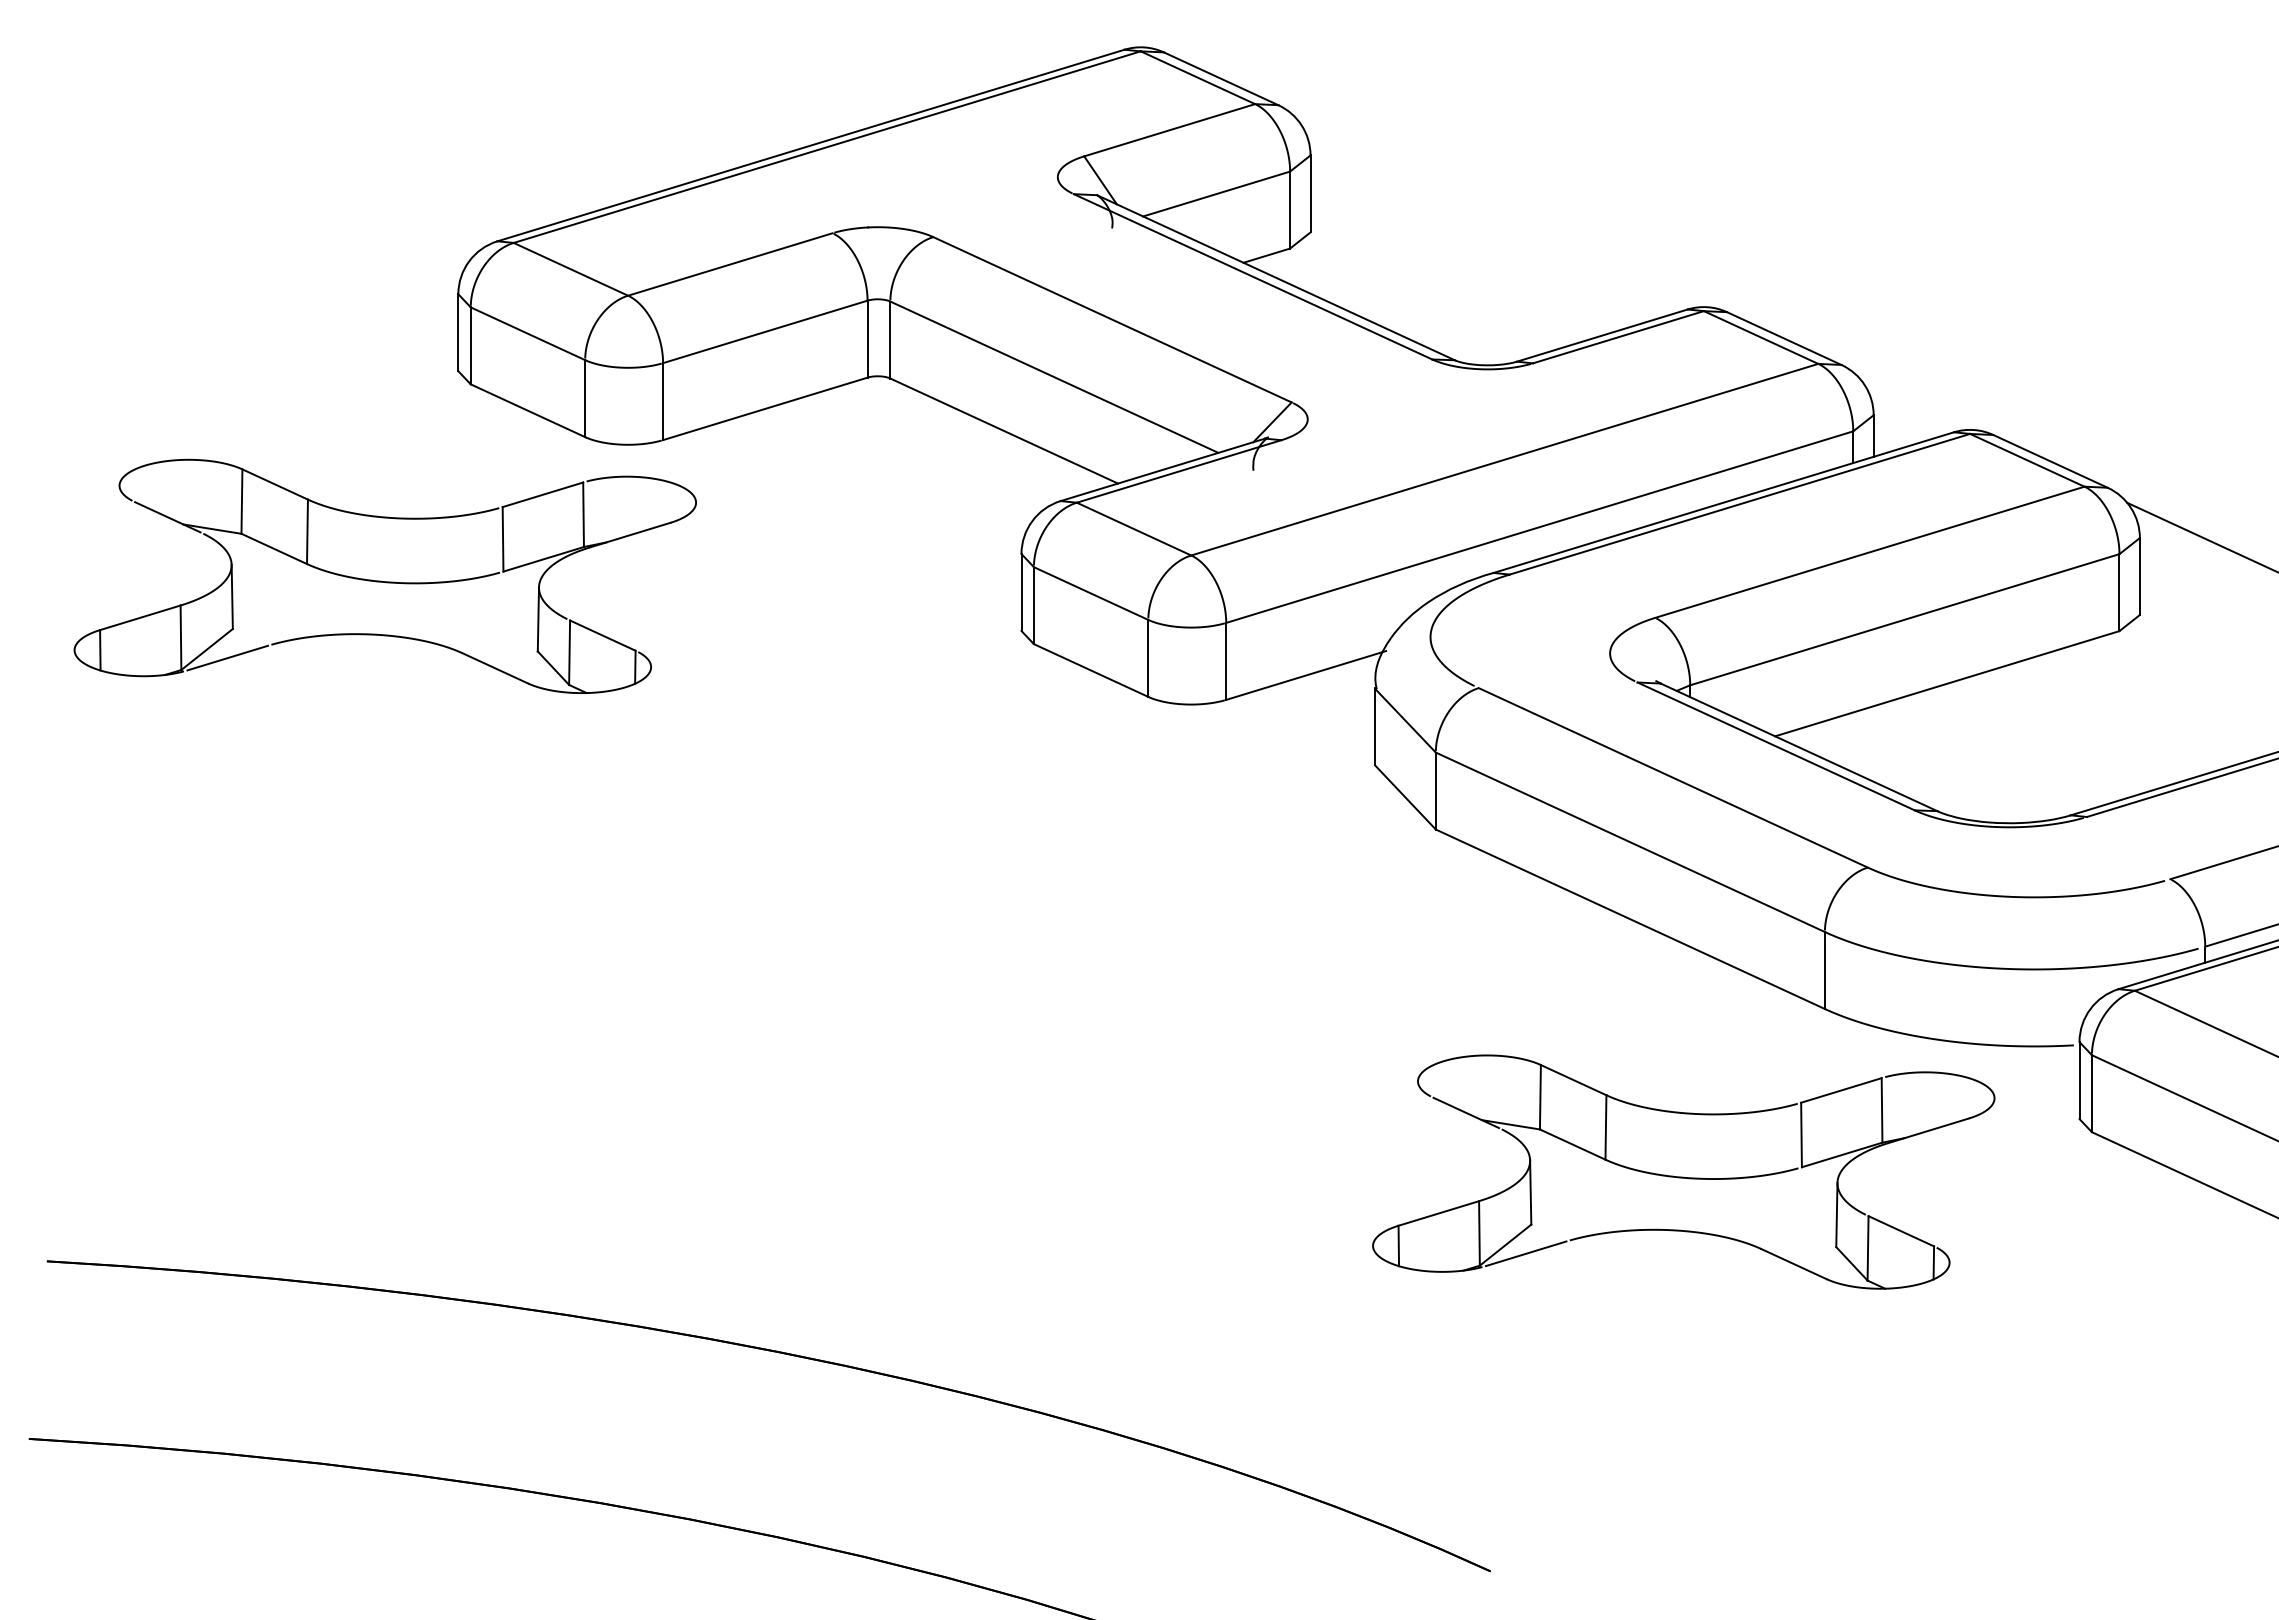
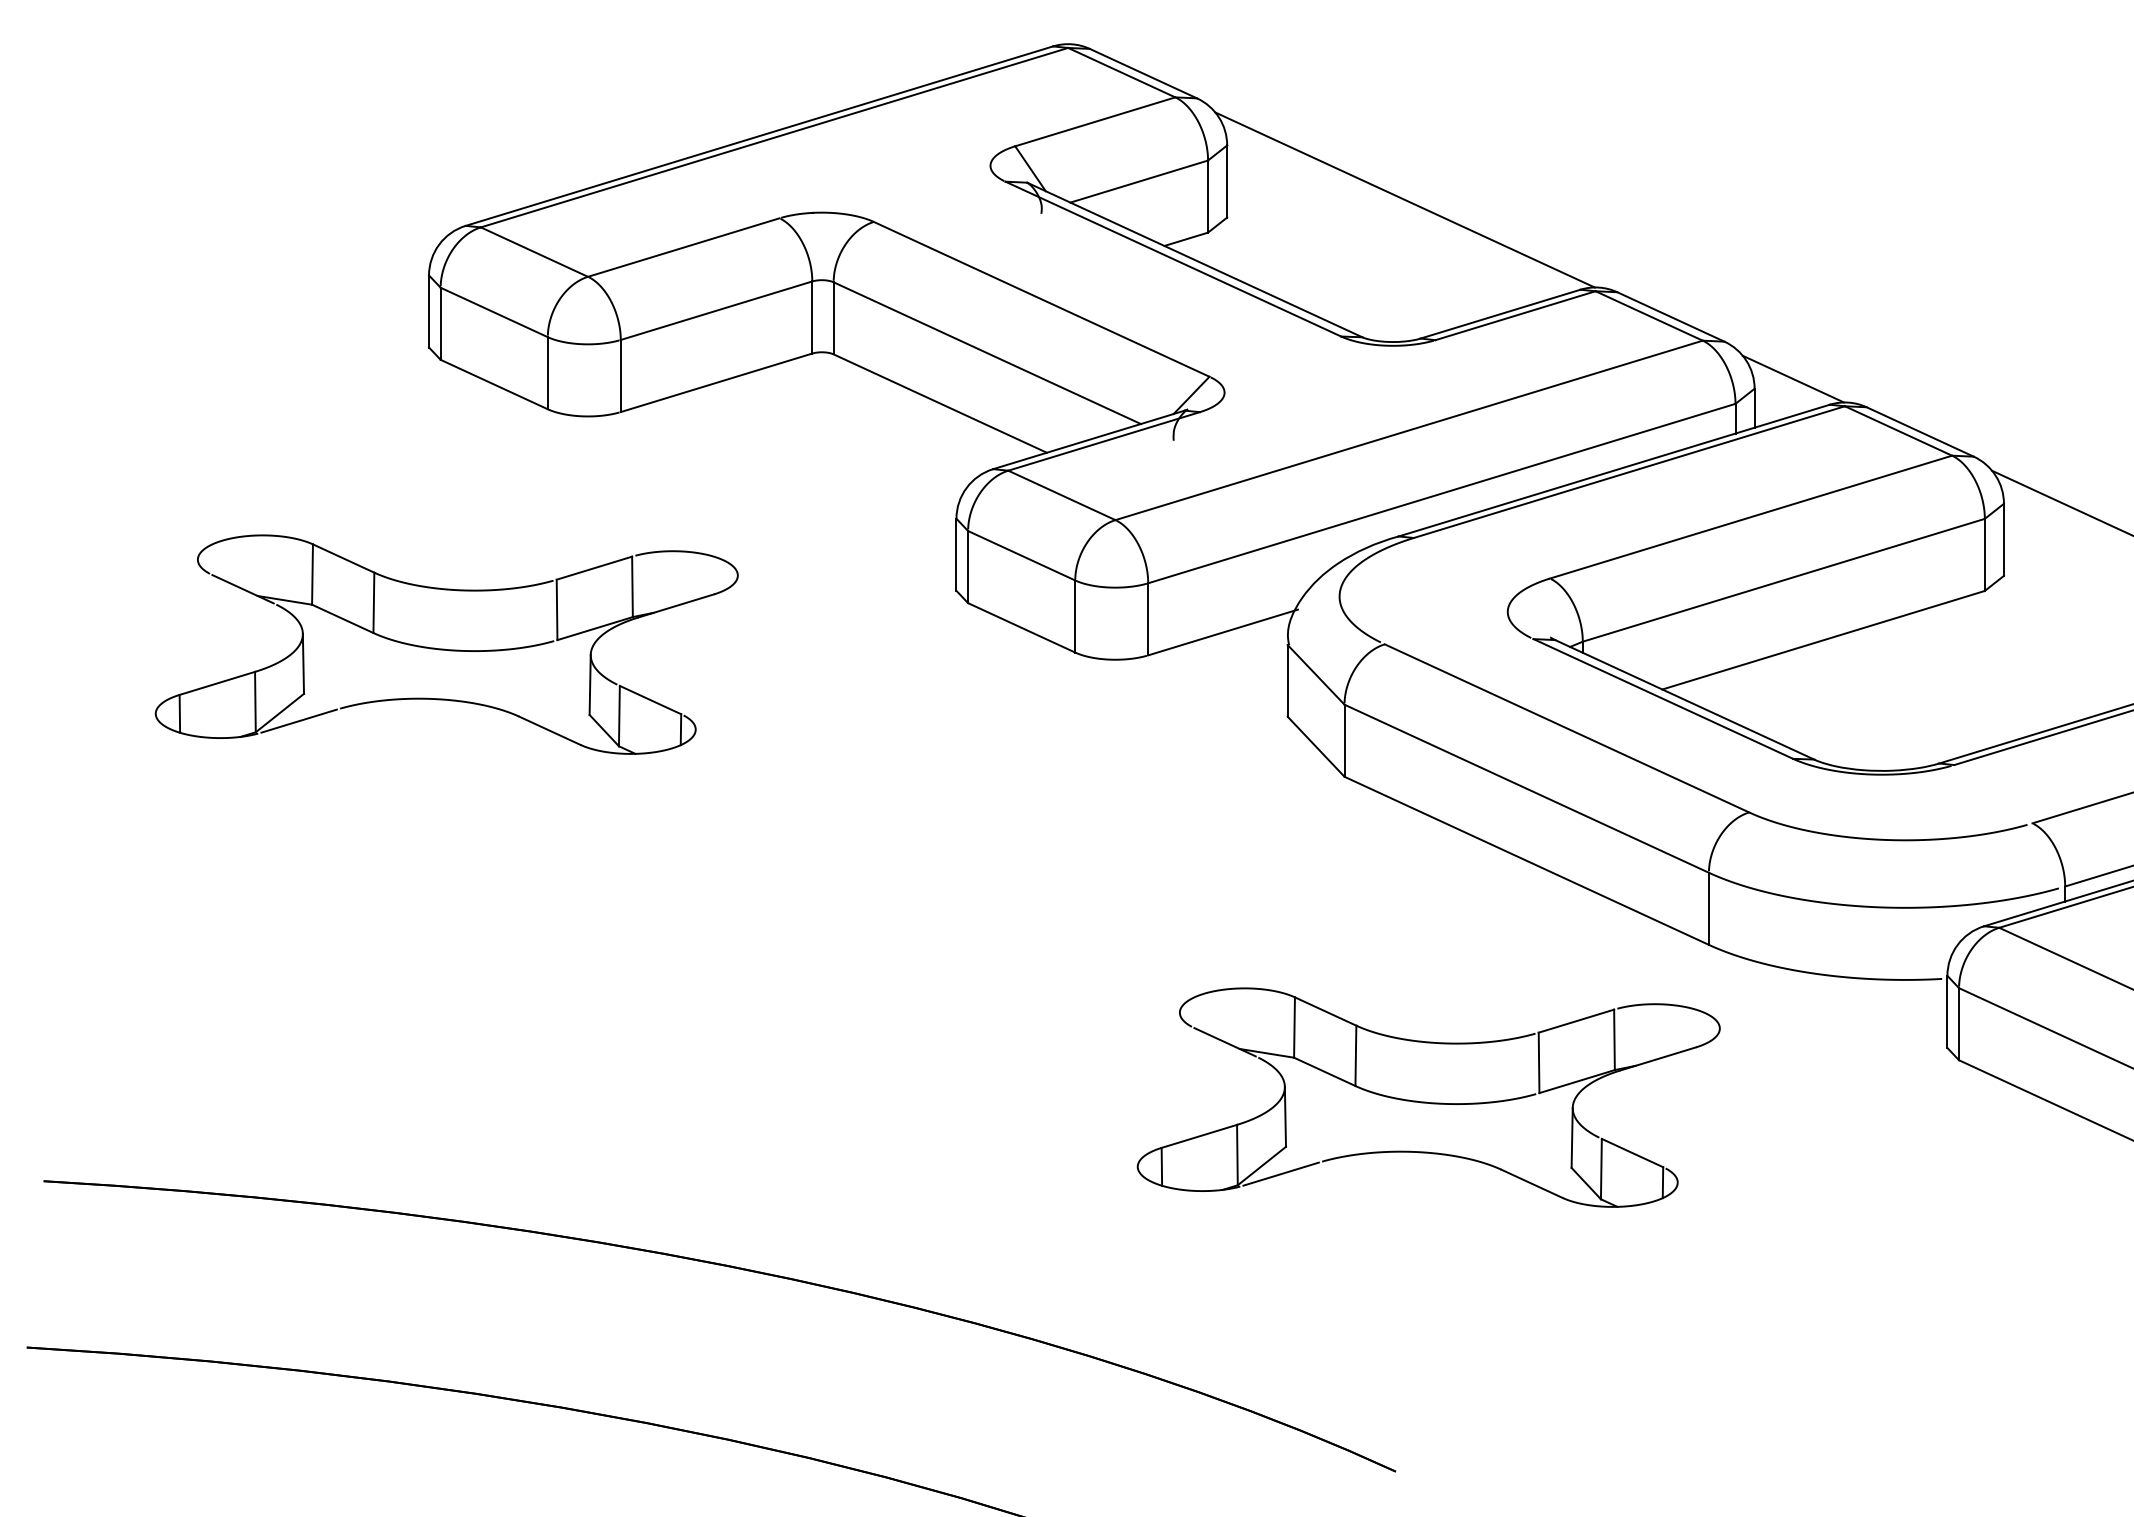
line: (1500, 213) -> (1405, 199), added
line: (1915, 404) -> (1793, 378), added
part: (384, 575) -> (446, 643), moved
part: (1683, 1171) -> (1428, 1097), moved

